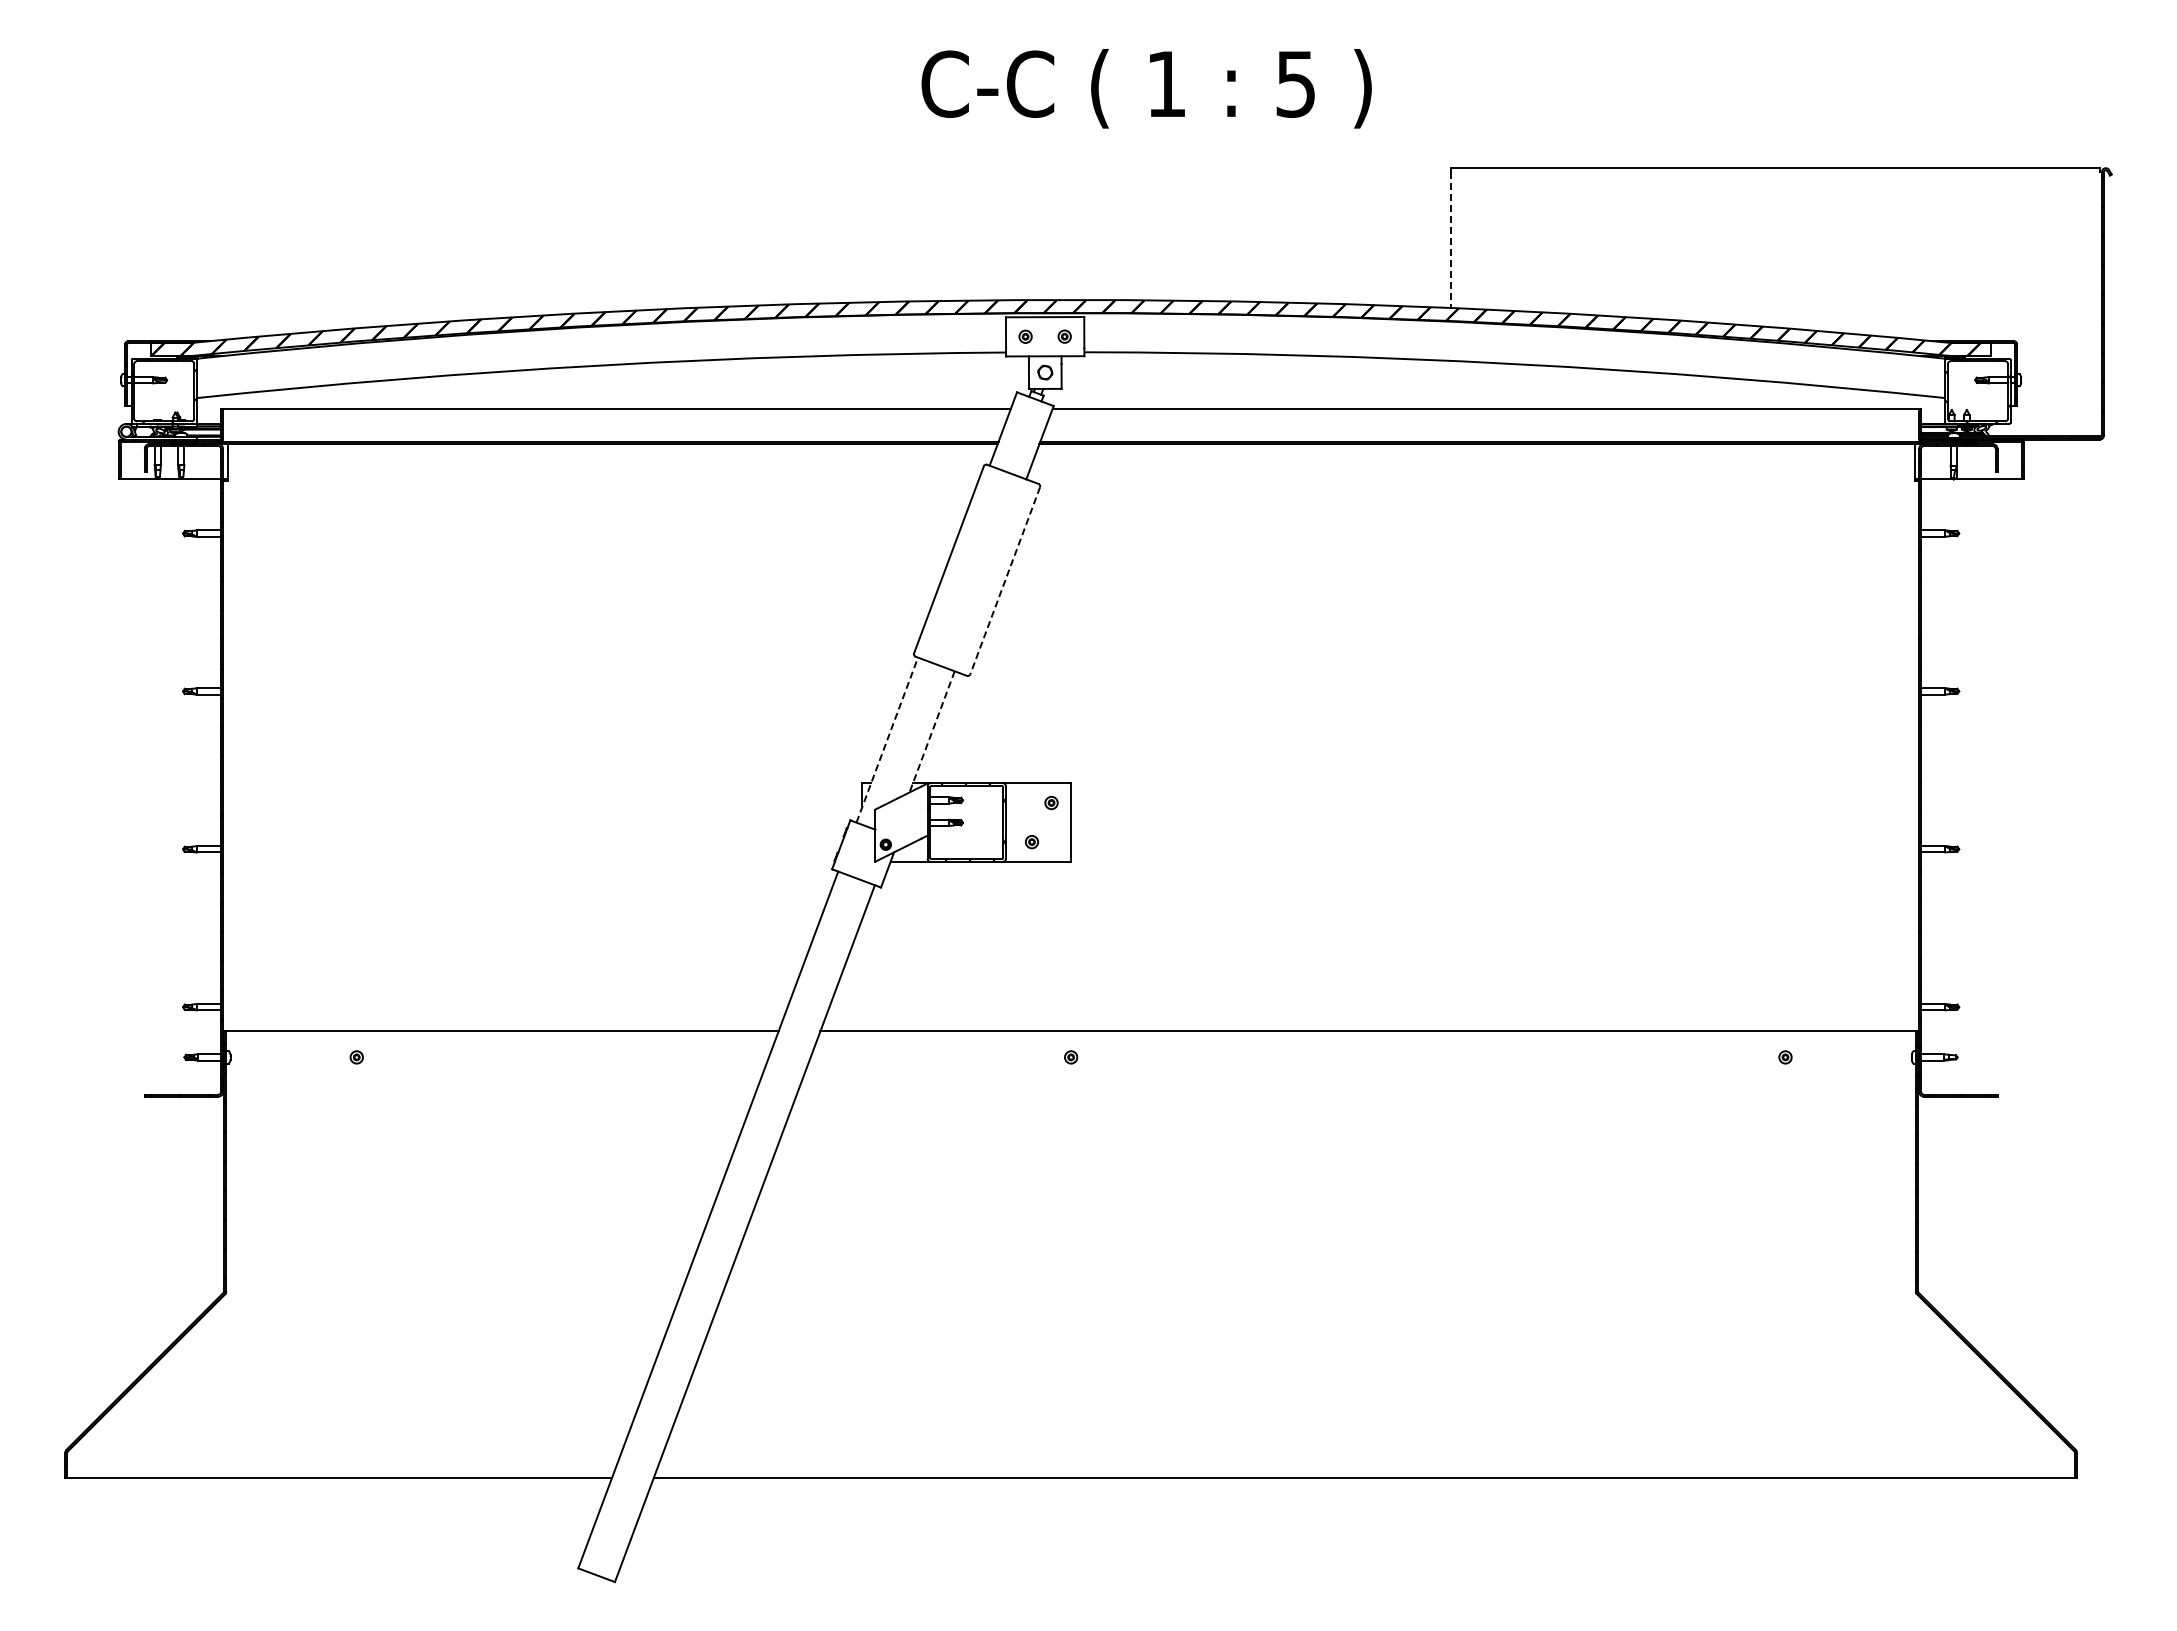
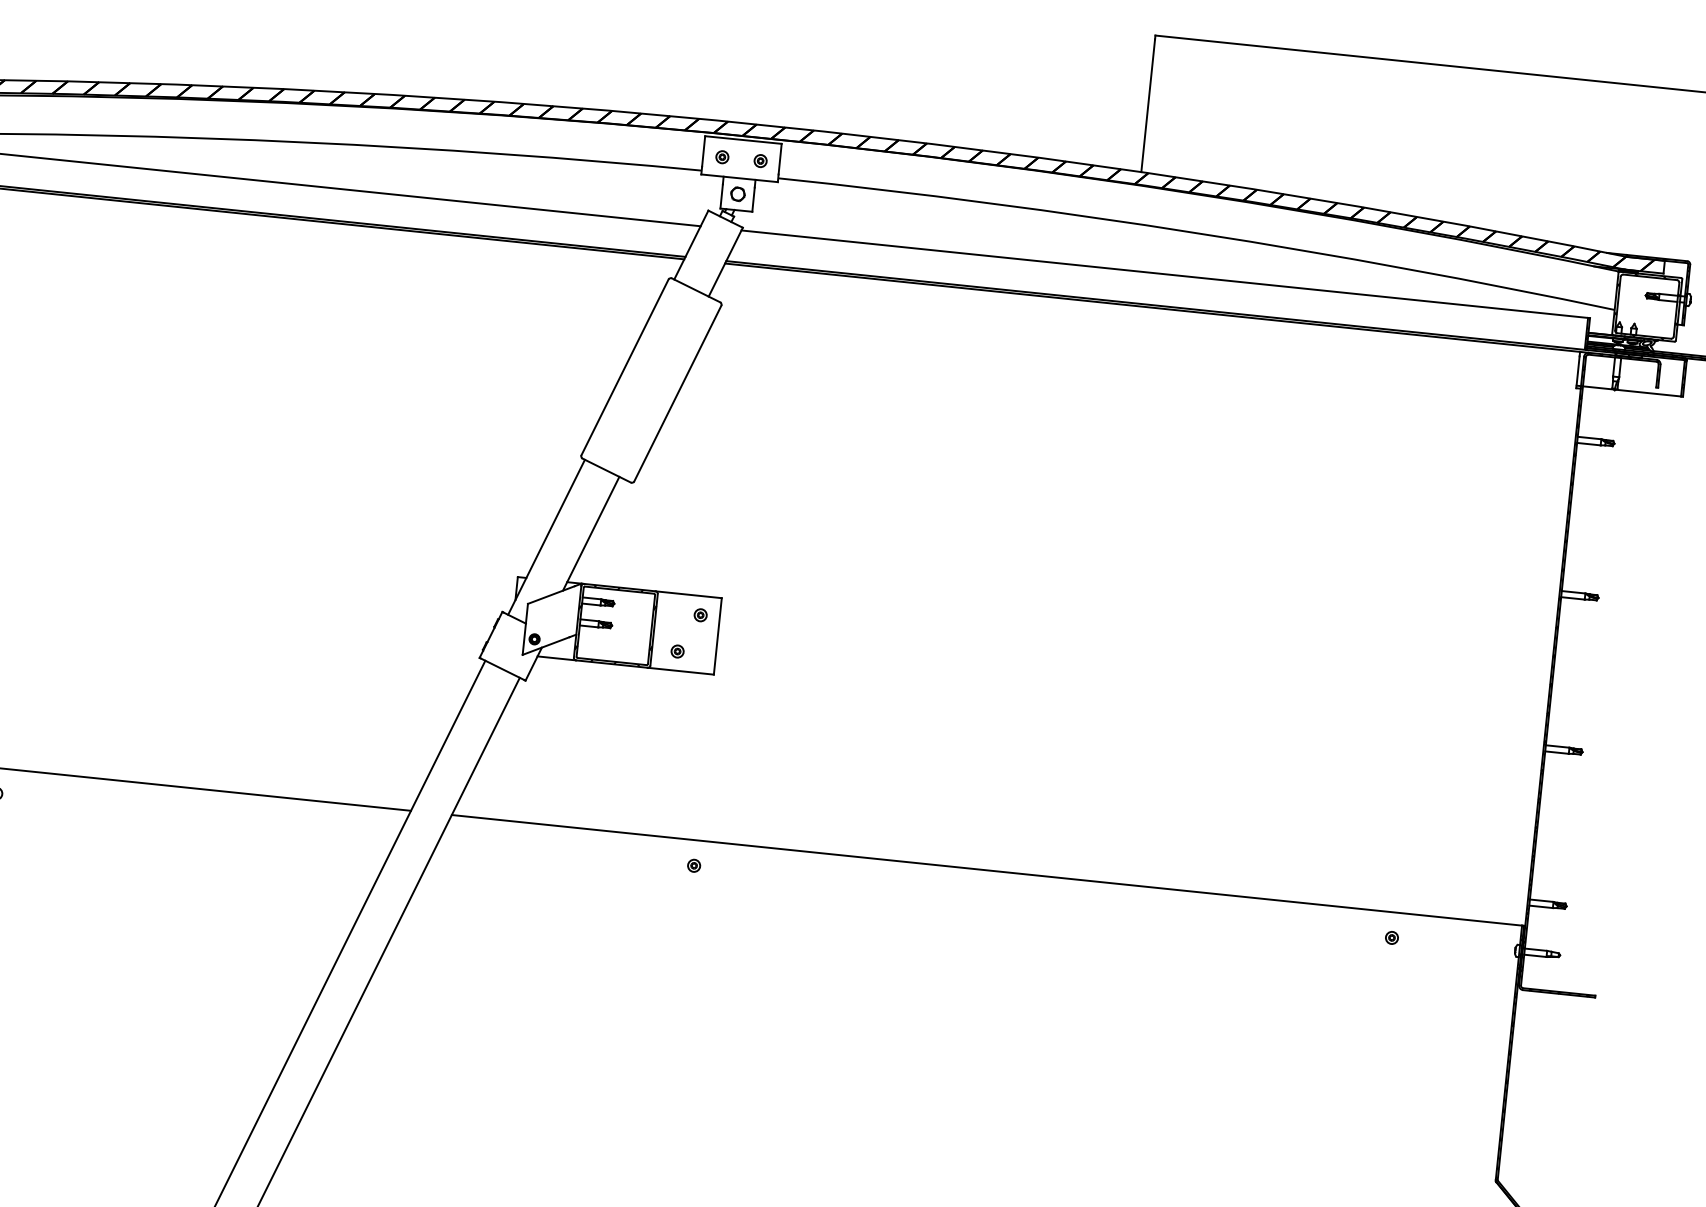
line: (1451, 240) -> (1148, 106), dashed -> solid
line: (1005, 580) -> (678, 393), dashed -> solid
line: (932, 731) -> (591, 533), dashed -> solid
line: (887, 739) -> (546, 536), dashed -> solid

